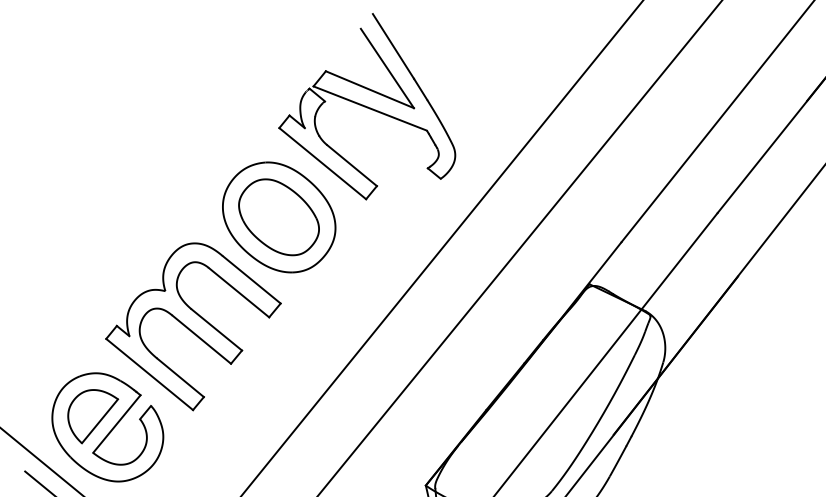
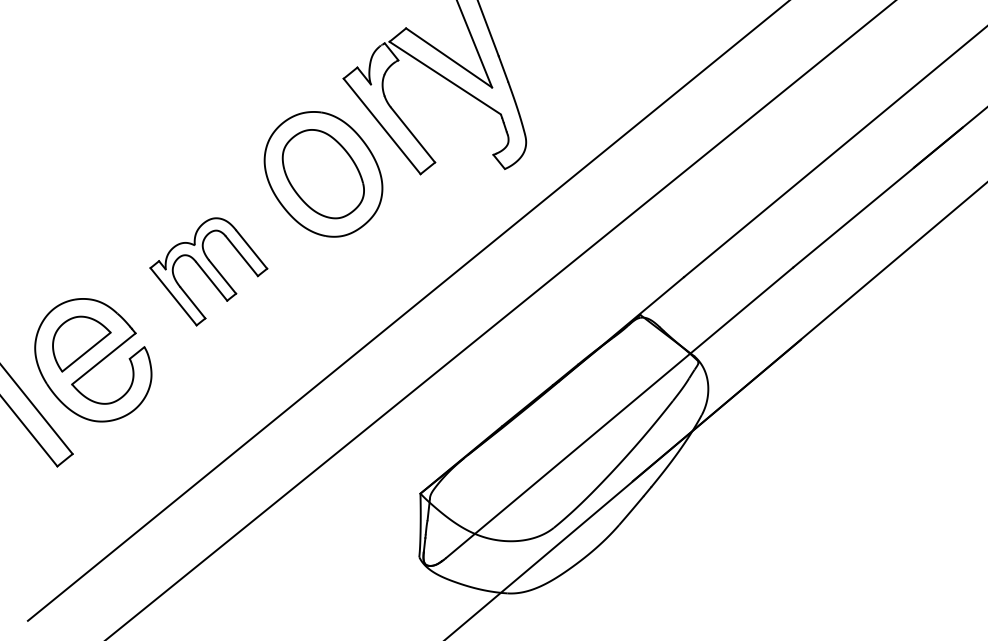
part: (194, 326) -> (208, 271), size x0.6

